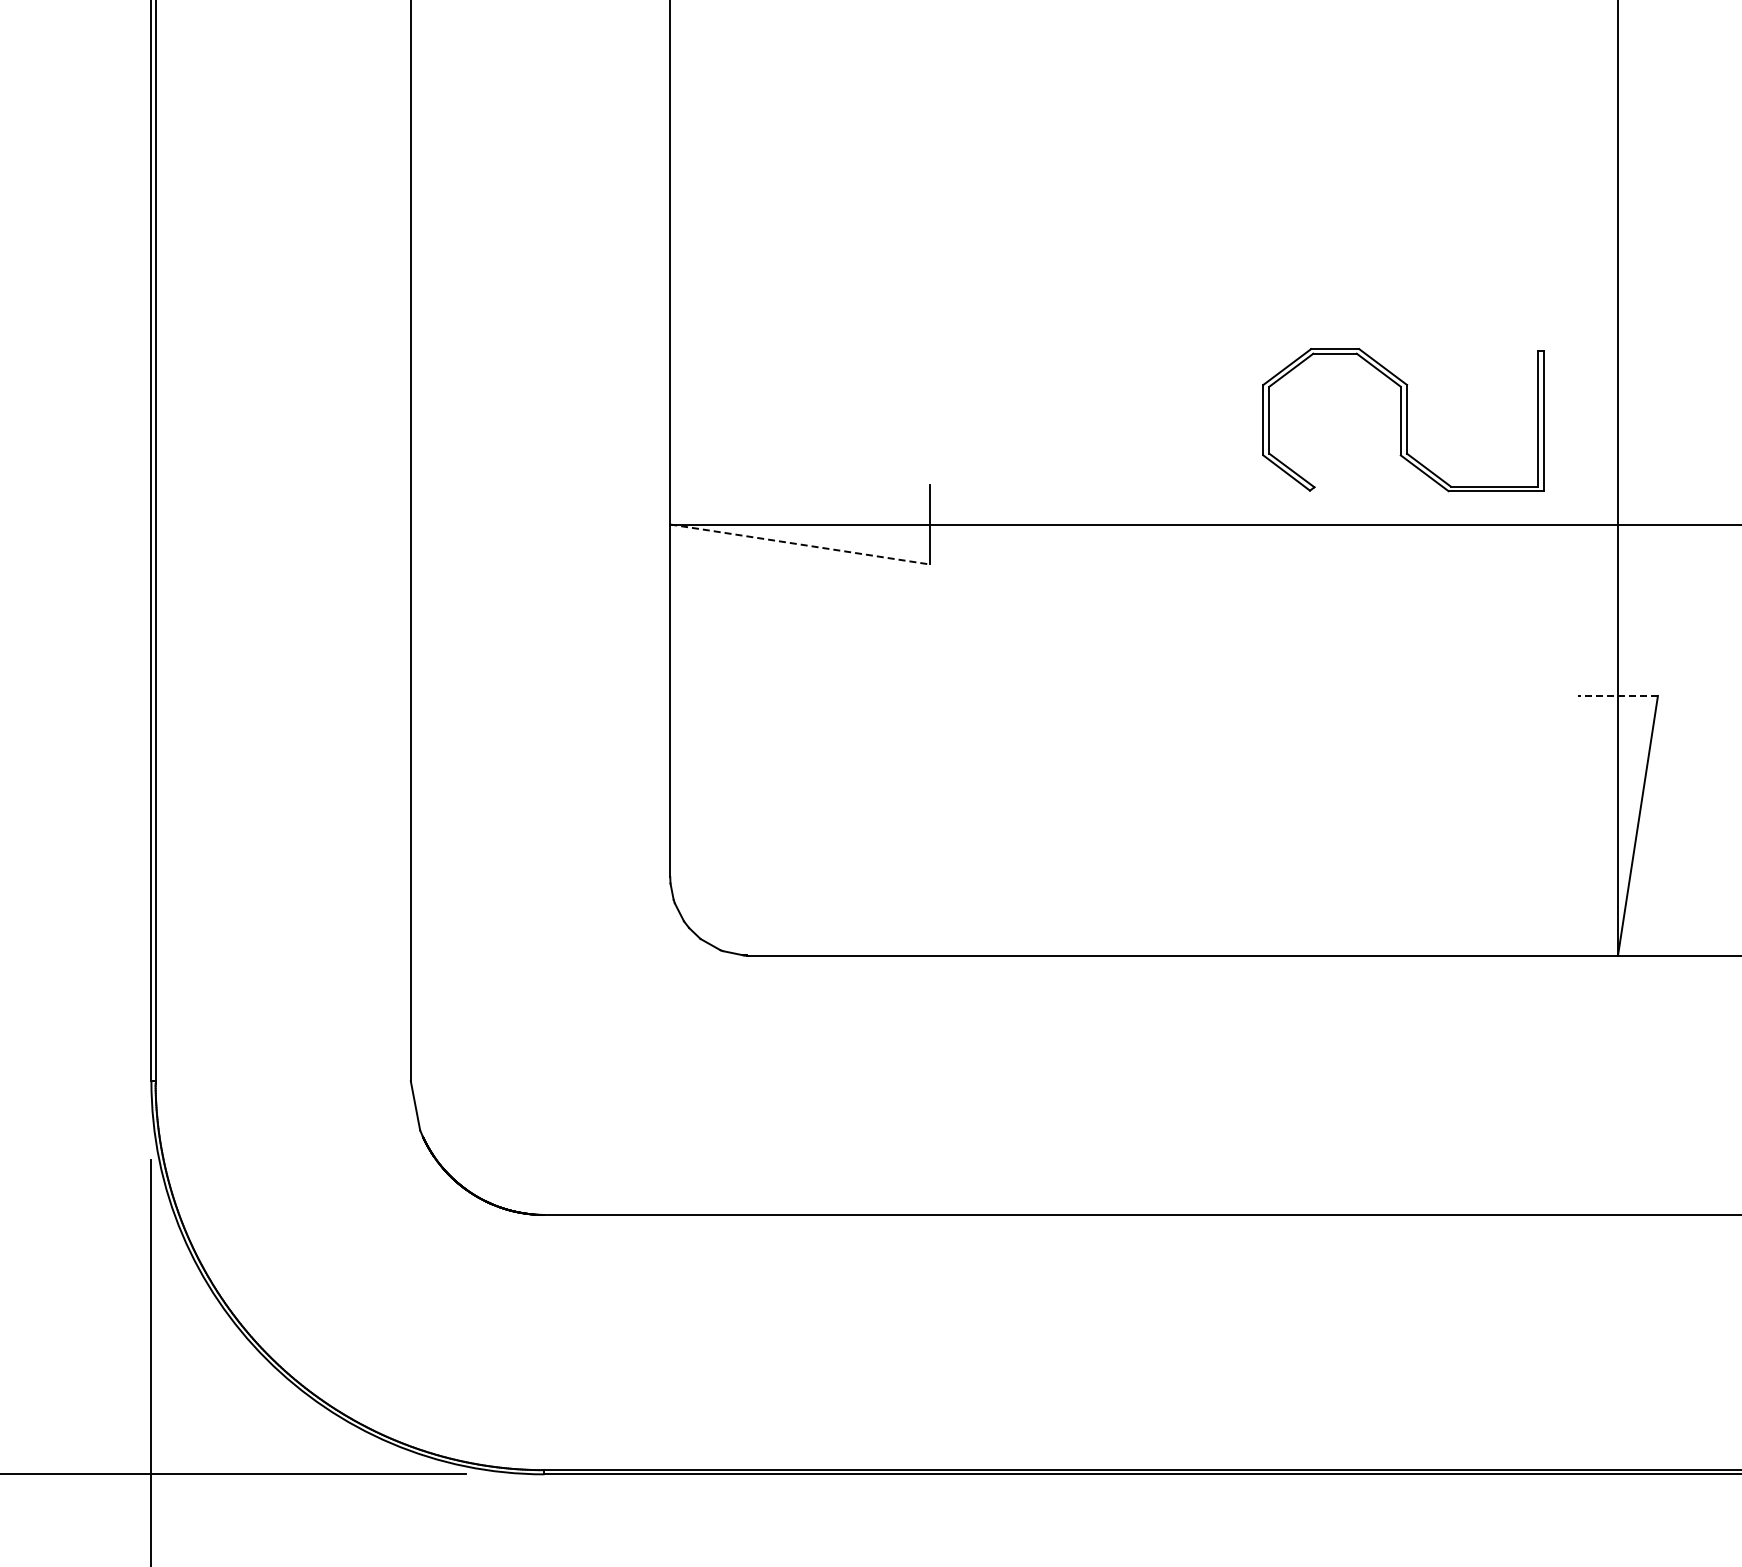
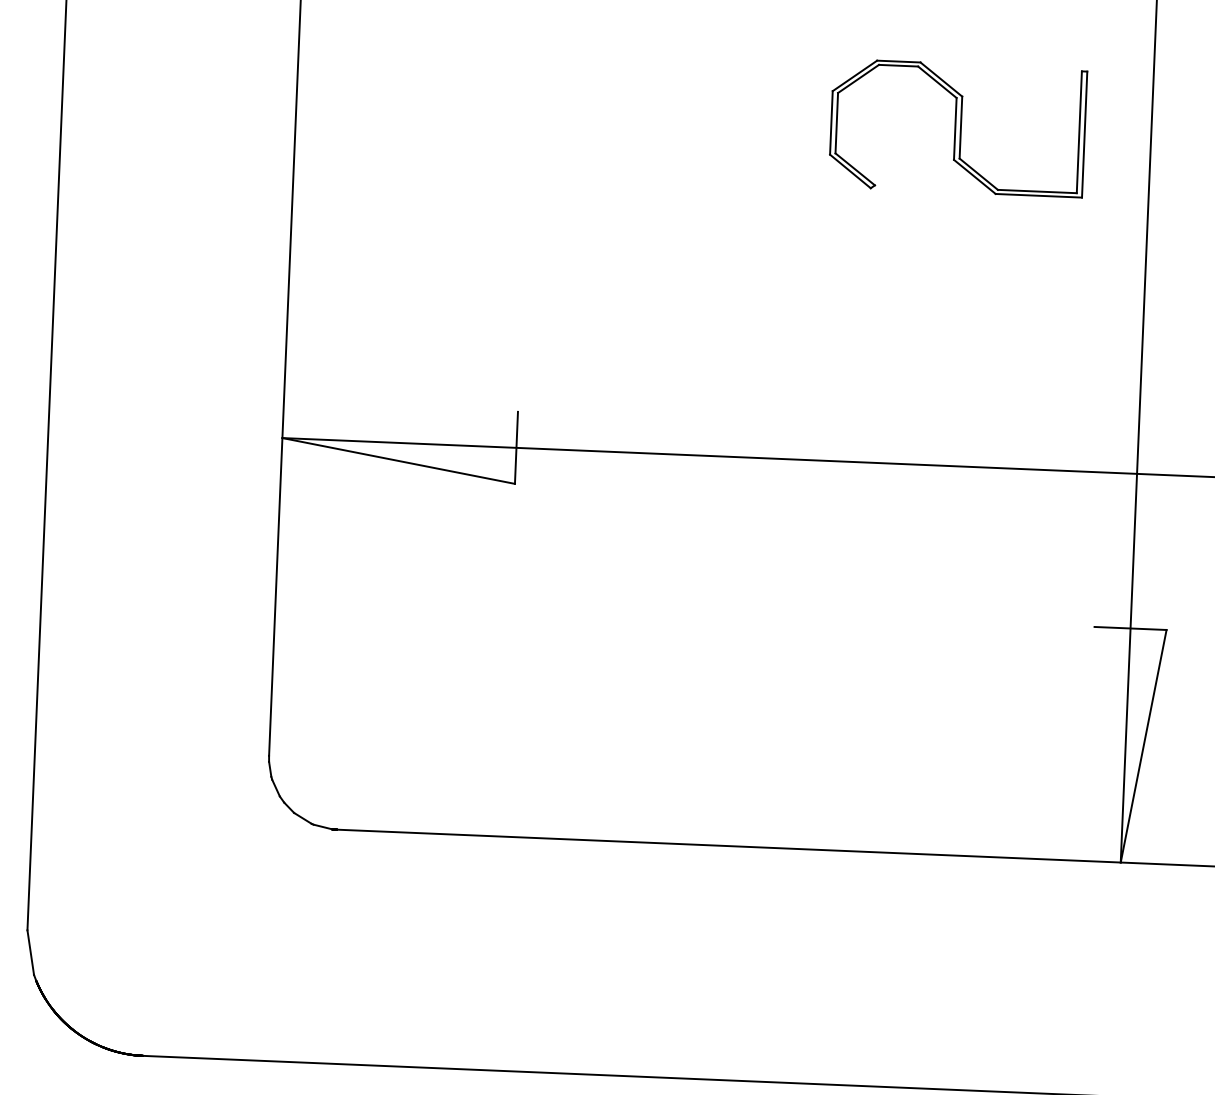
part: (1403, 420) -> (957, 128), moved
line: (800, 544) -> (399, 461), dashed -> solid
line: (1618, 695) -> (1131, 628), dashed -> solid

